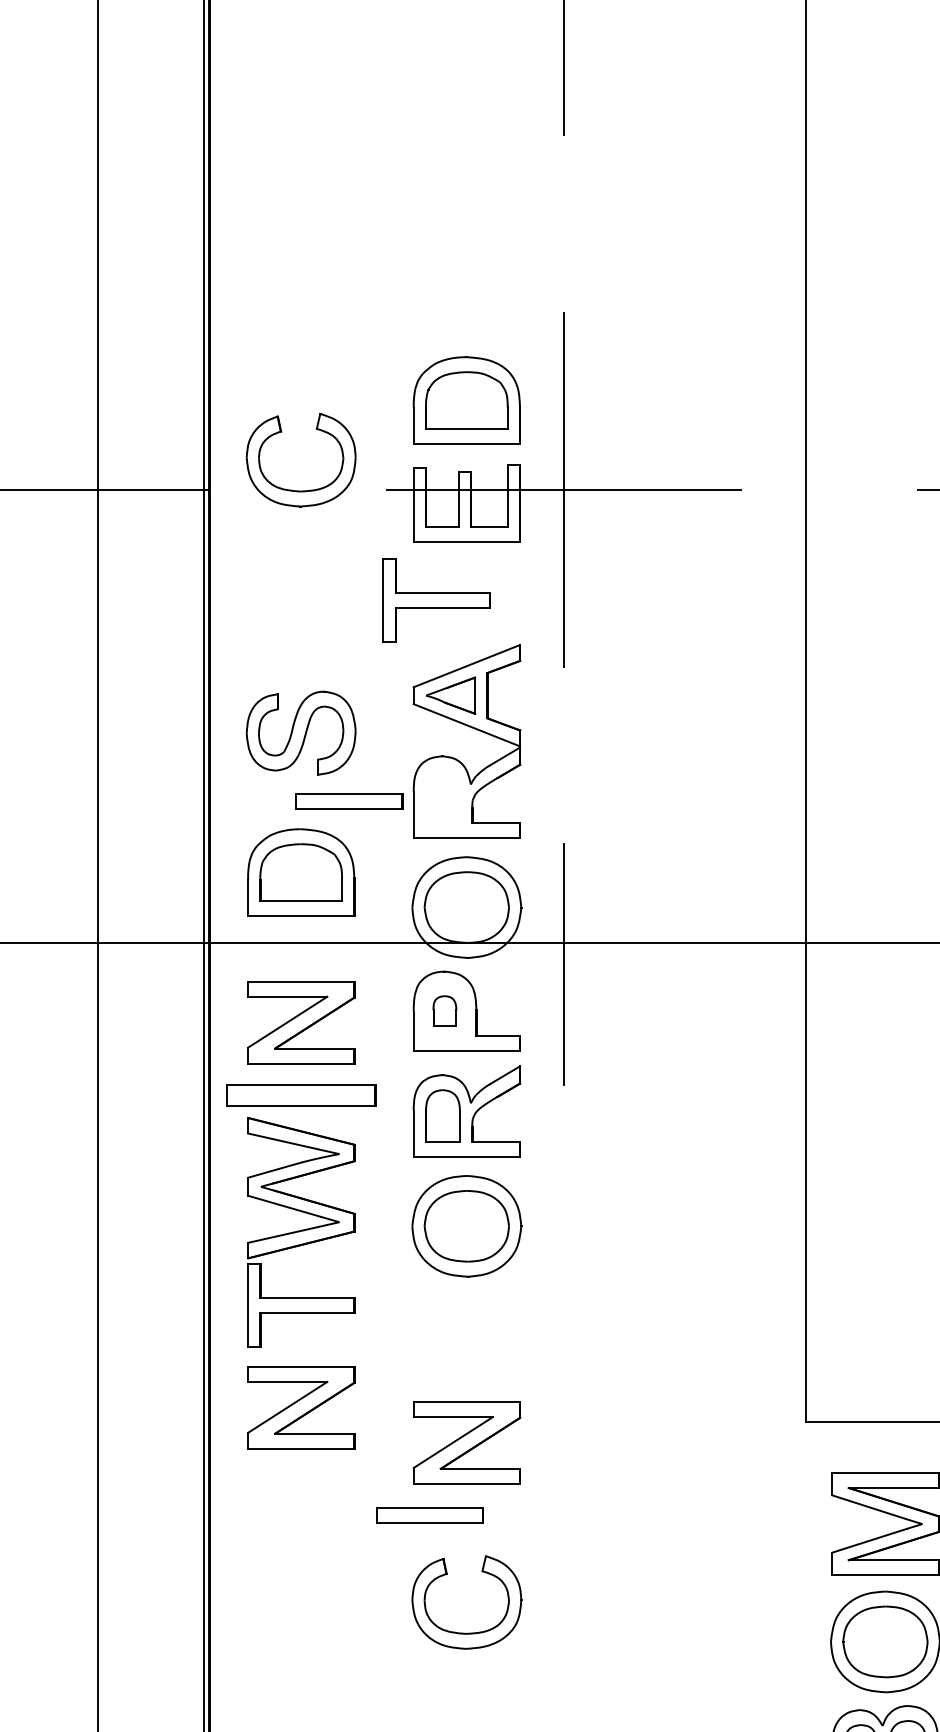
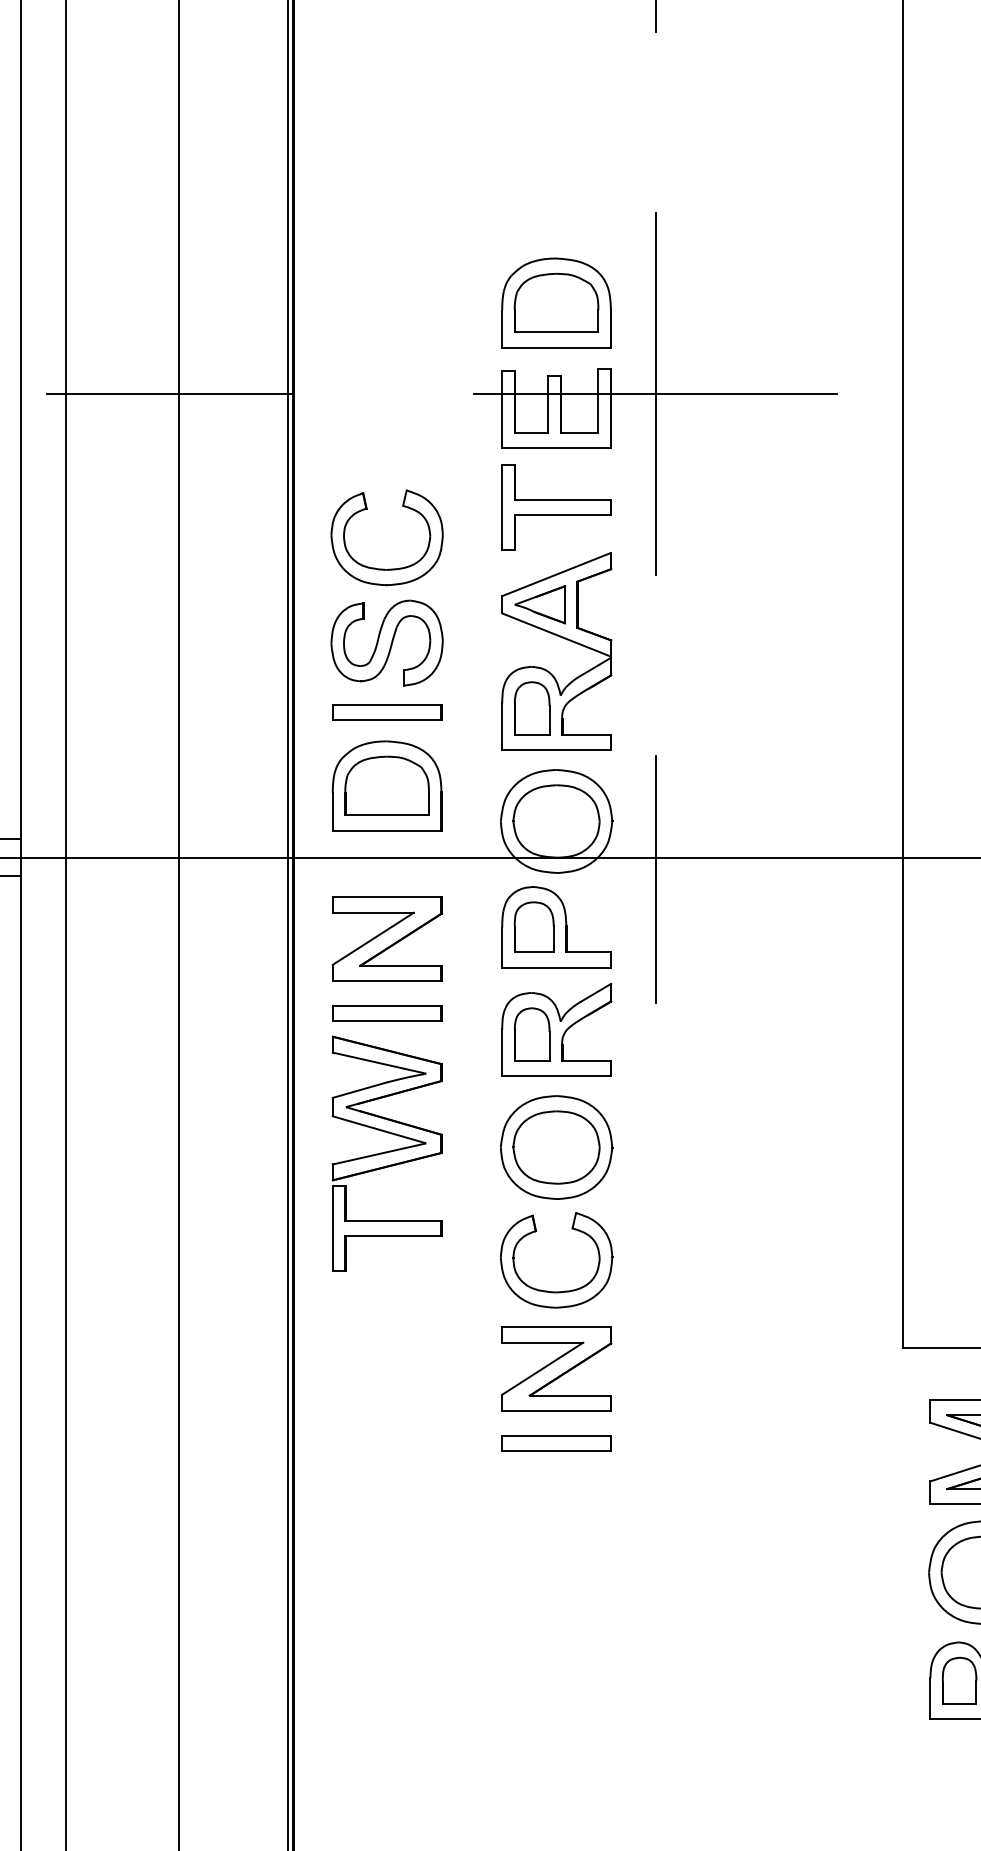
part: (298, 490) -> (384, 568), moved
part: (436, 600) -> (556, 507), moved
part: (443, 797) -> (532, 708), added
part: (349, 800) -> (387, 712), moved
part: (444, 1010) -> (533, 926), size x1.67
part: (301, 1095) -> (387, 1013), size x0.71
part: (300, 1407) -> (386, 1332), removed
part: (429, 1515) -> (556, 1443), moved
part: (466, 1632) -> (556, 1291), moved

